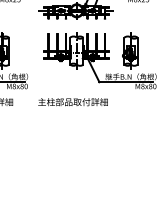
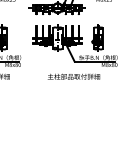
text: (72, 101) -> (73, 76), moved

